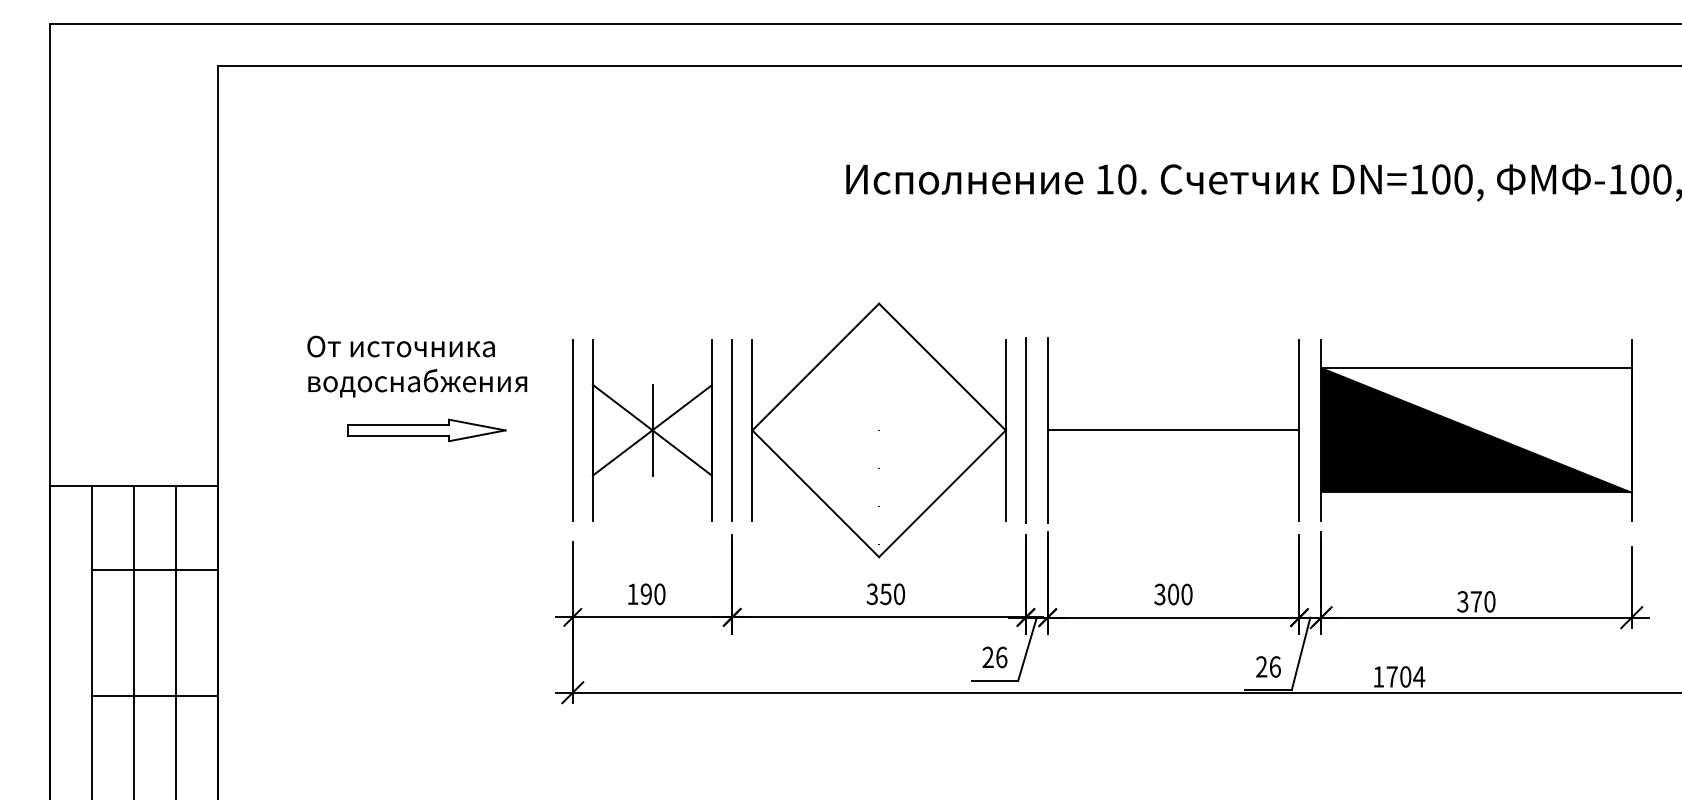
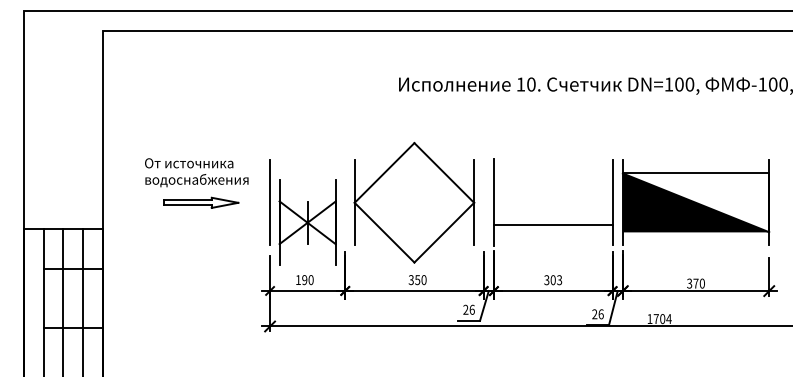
part: (652, 429) -> (307, 222), moved
line: (732, 429) -> (345, 202), removed
line: (1025, 429) -> (483, 202), removed
line: (1171, 429) -> (552, 224), moved
text: (1186, 595) -> (559, 280), 300 -> 303

